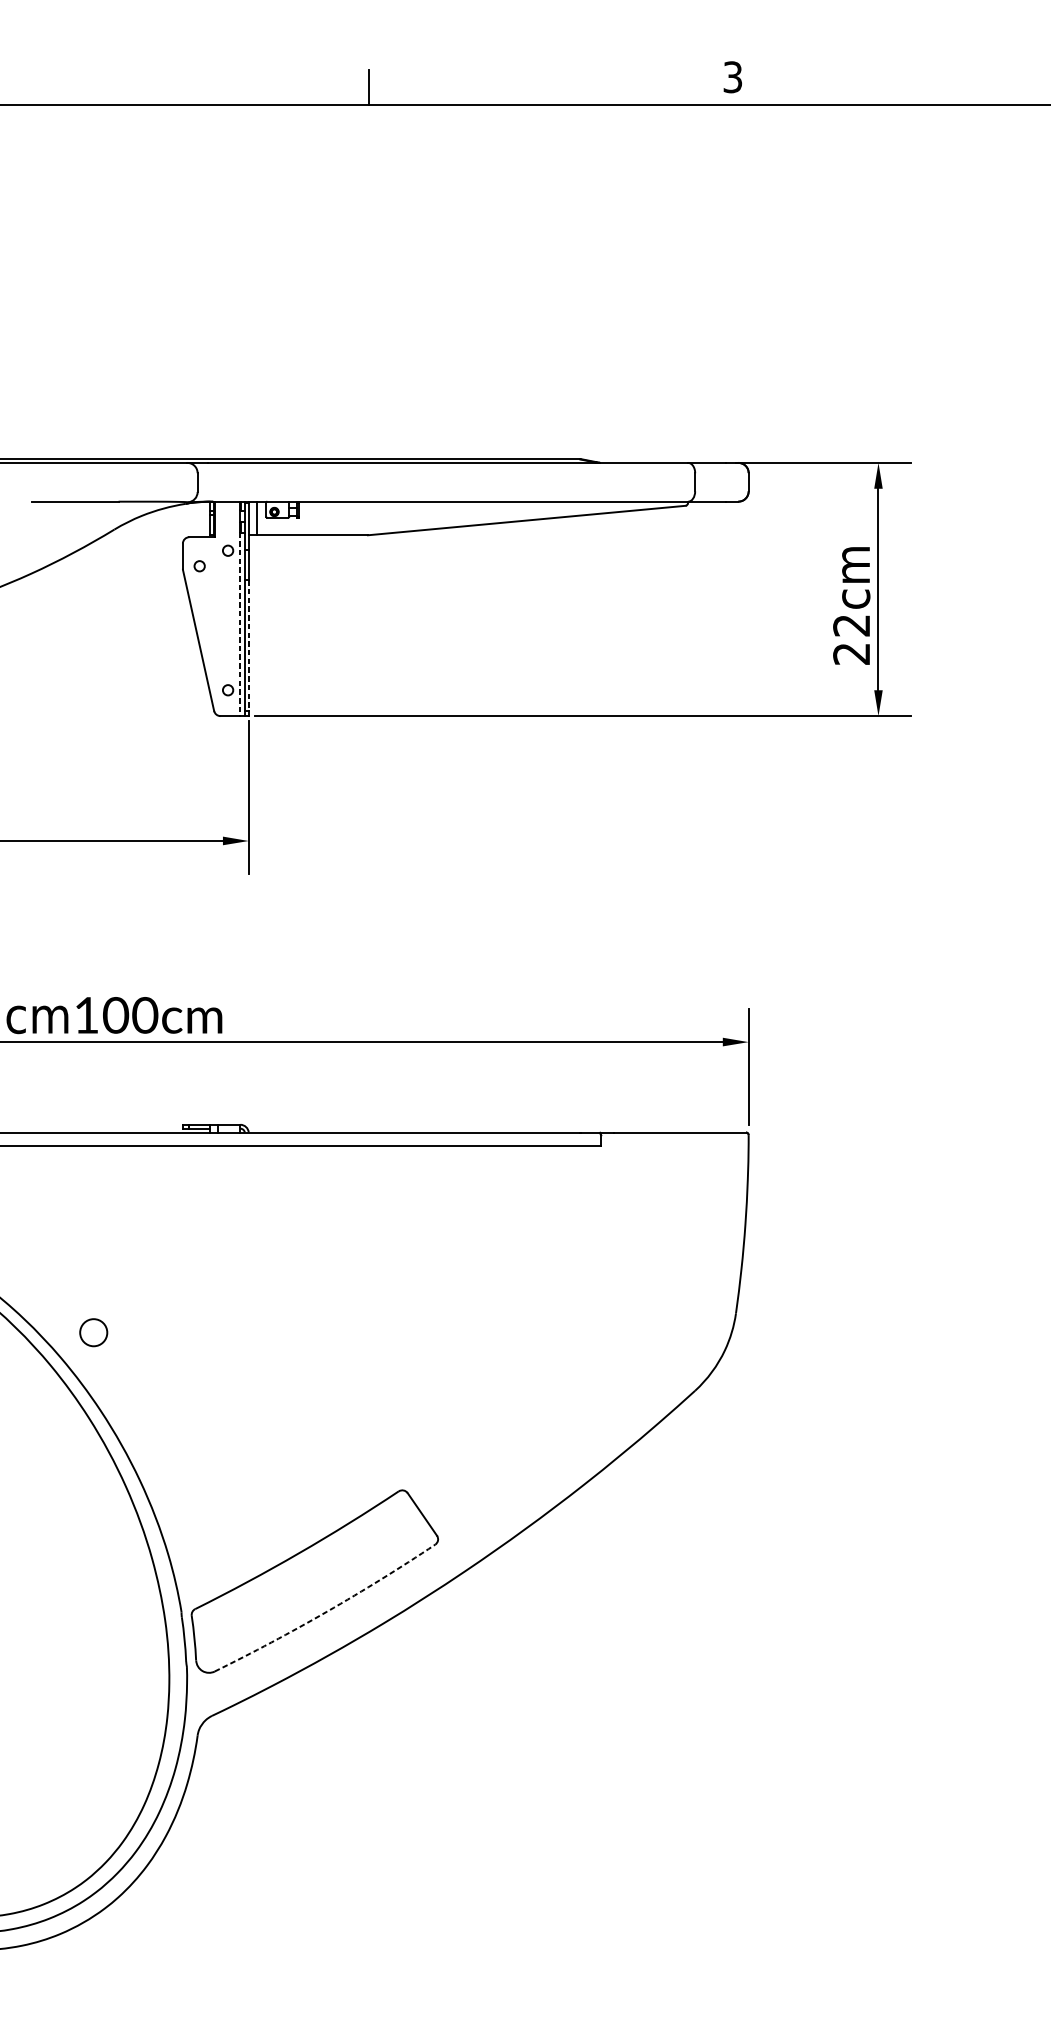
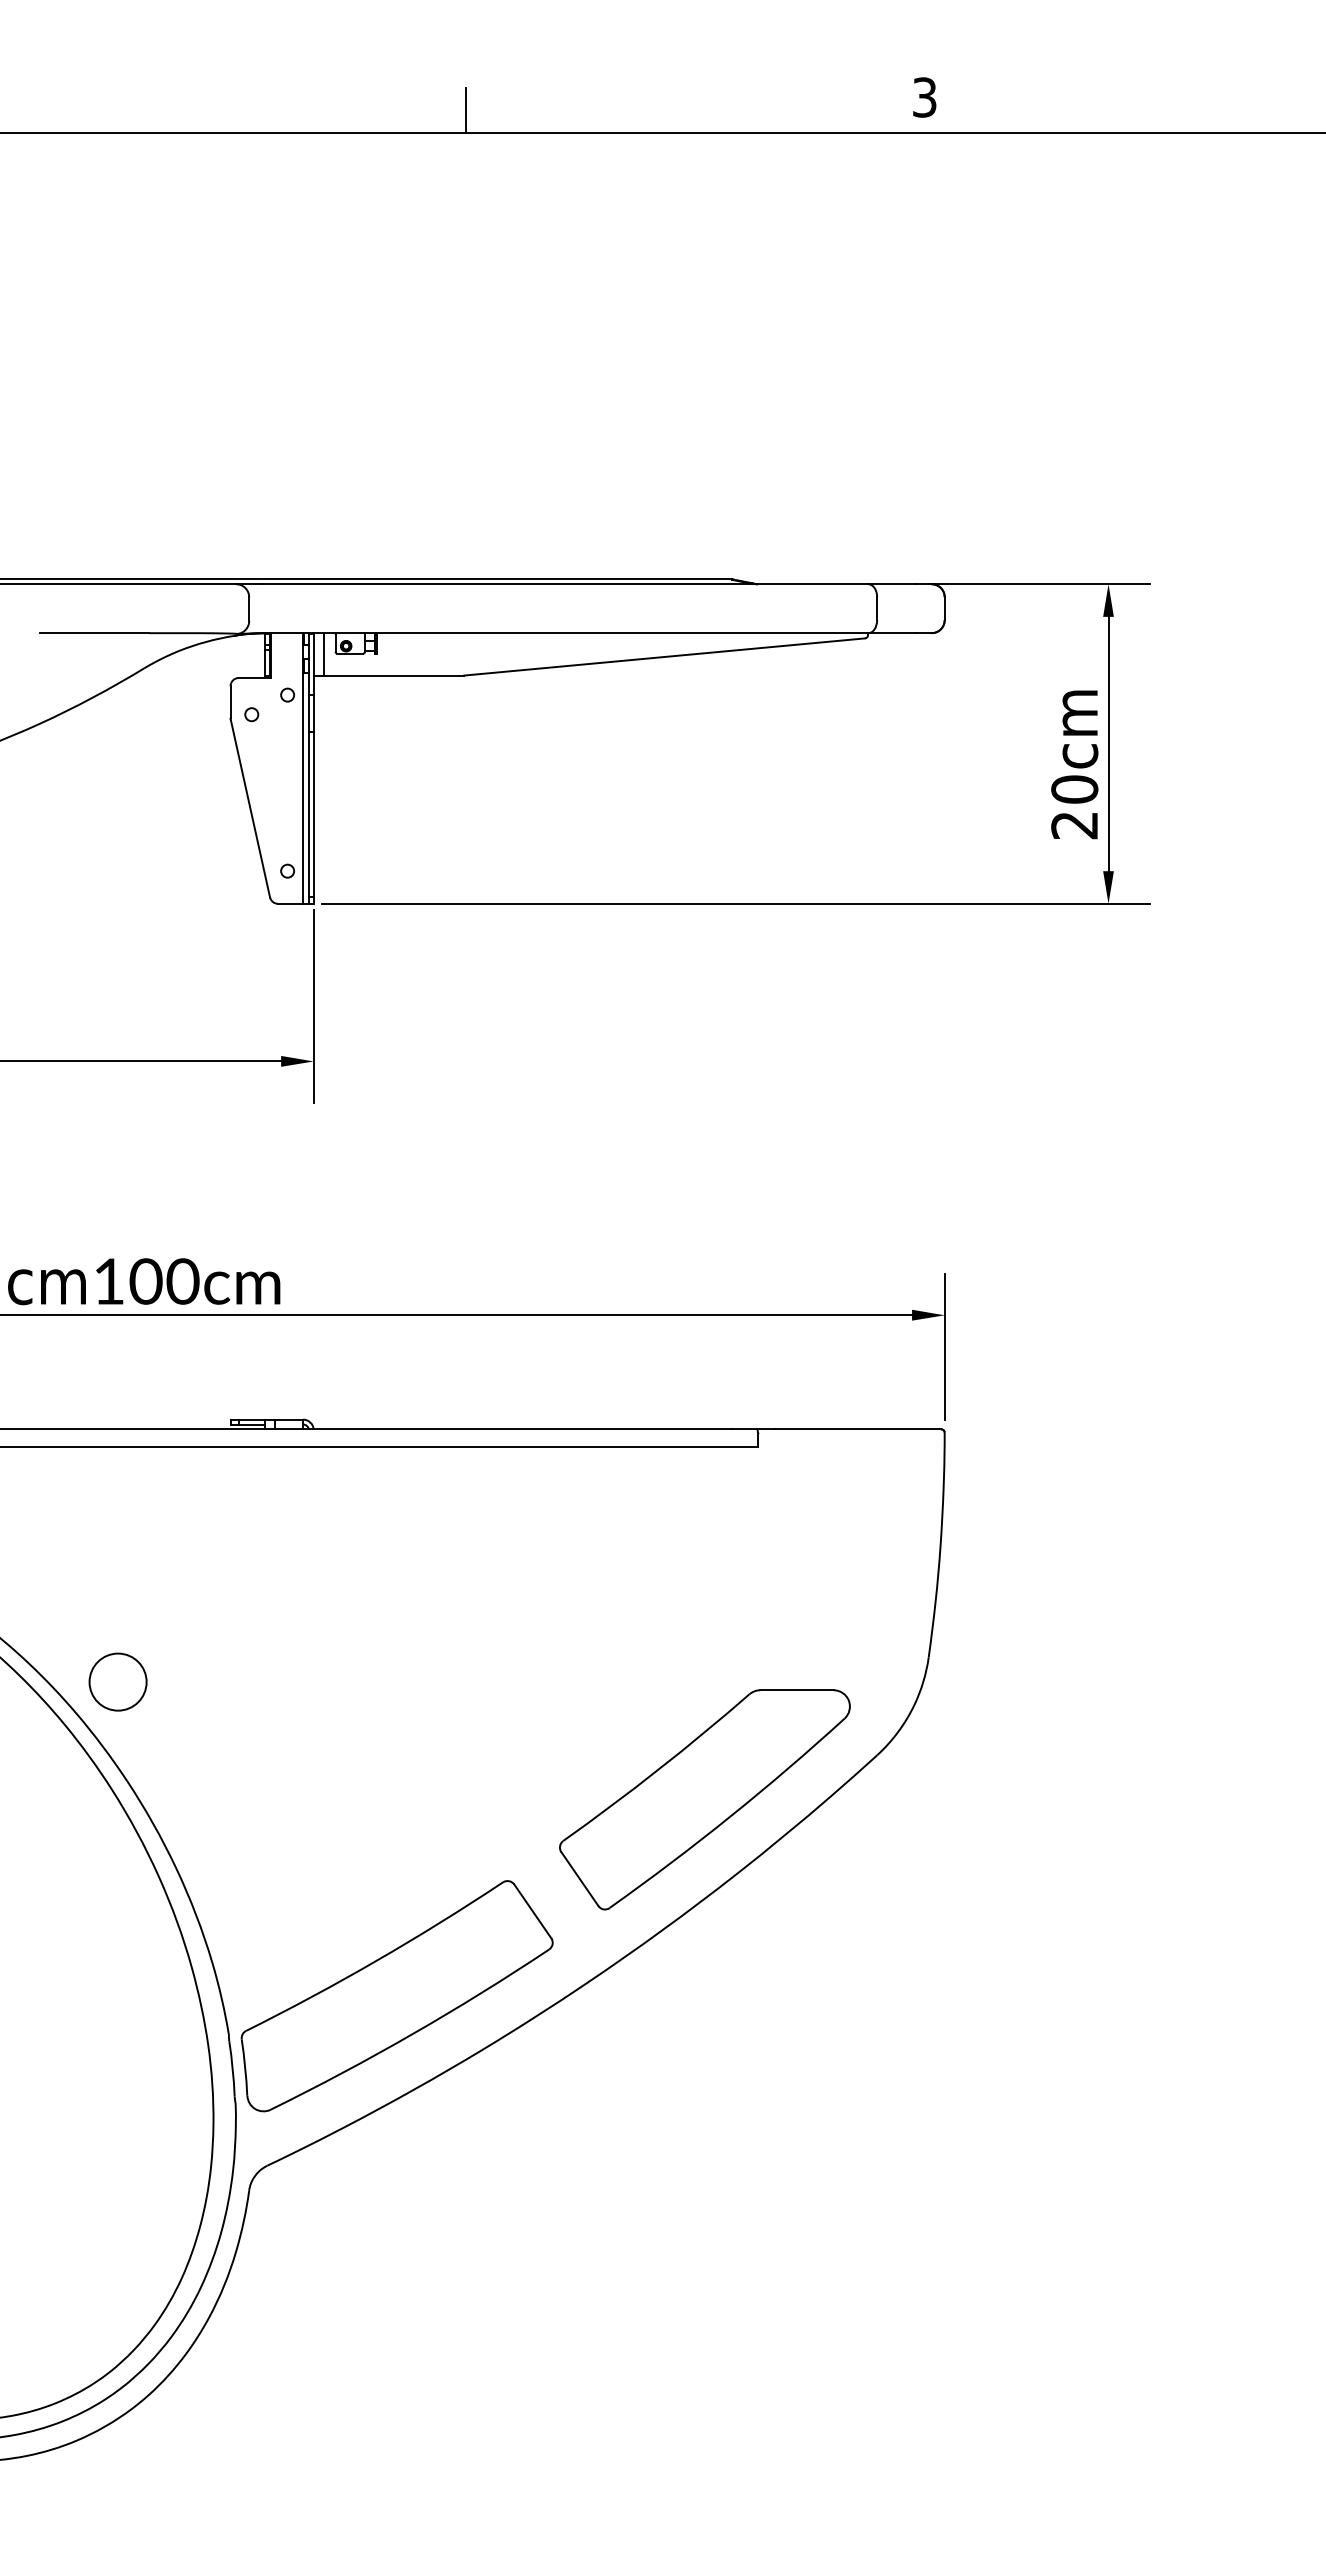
line: (240, 623) -> (303, 787), dashed -> solid
text: (851, 625) -> (1074, 789), 22cm -> 20cm
line: (248, 645) -> (313, 814), dashed -> solid
circle: (93, 1332) -> (117, 1681), size x1.67
part: (558, 1425) -> (704, 1799), added
arc: (327, 1611) -> (412, 2034), dashed -> solid

